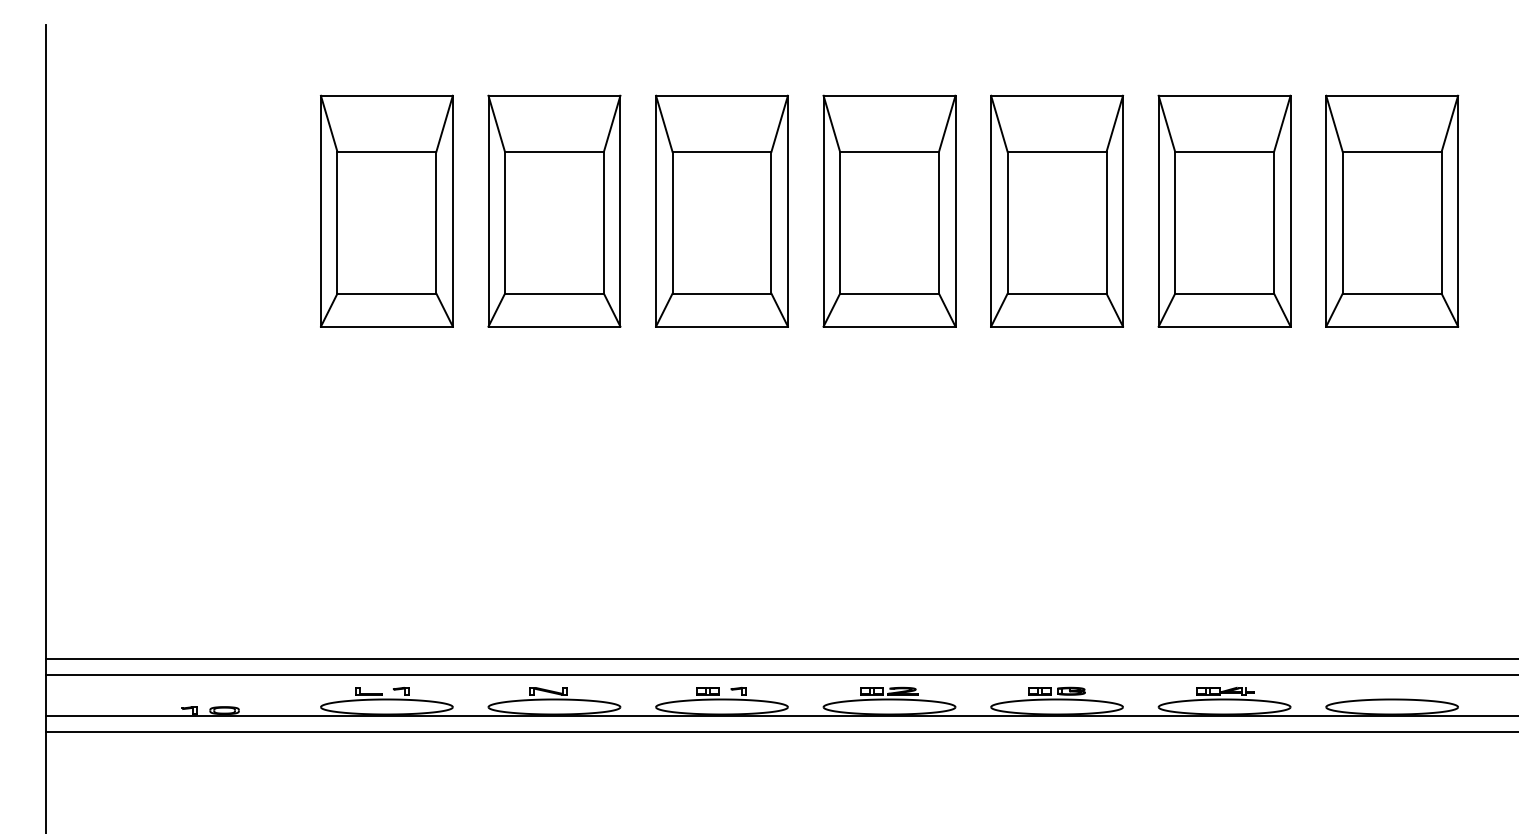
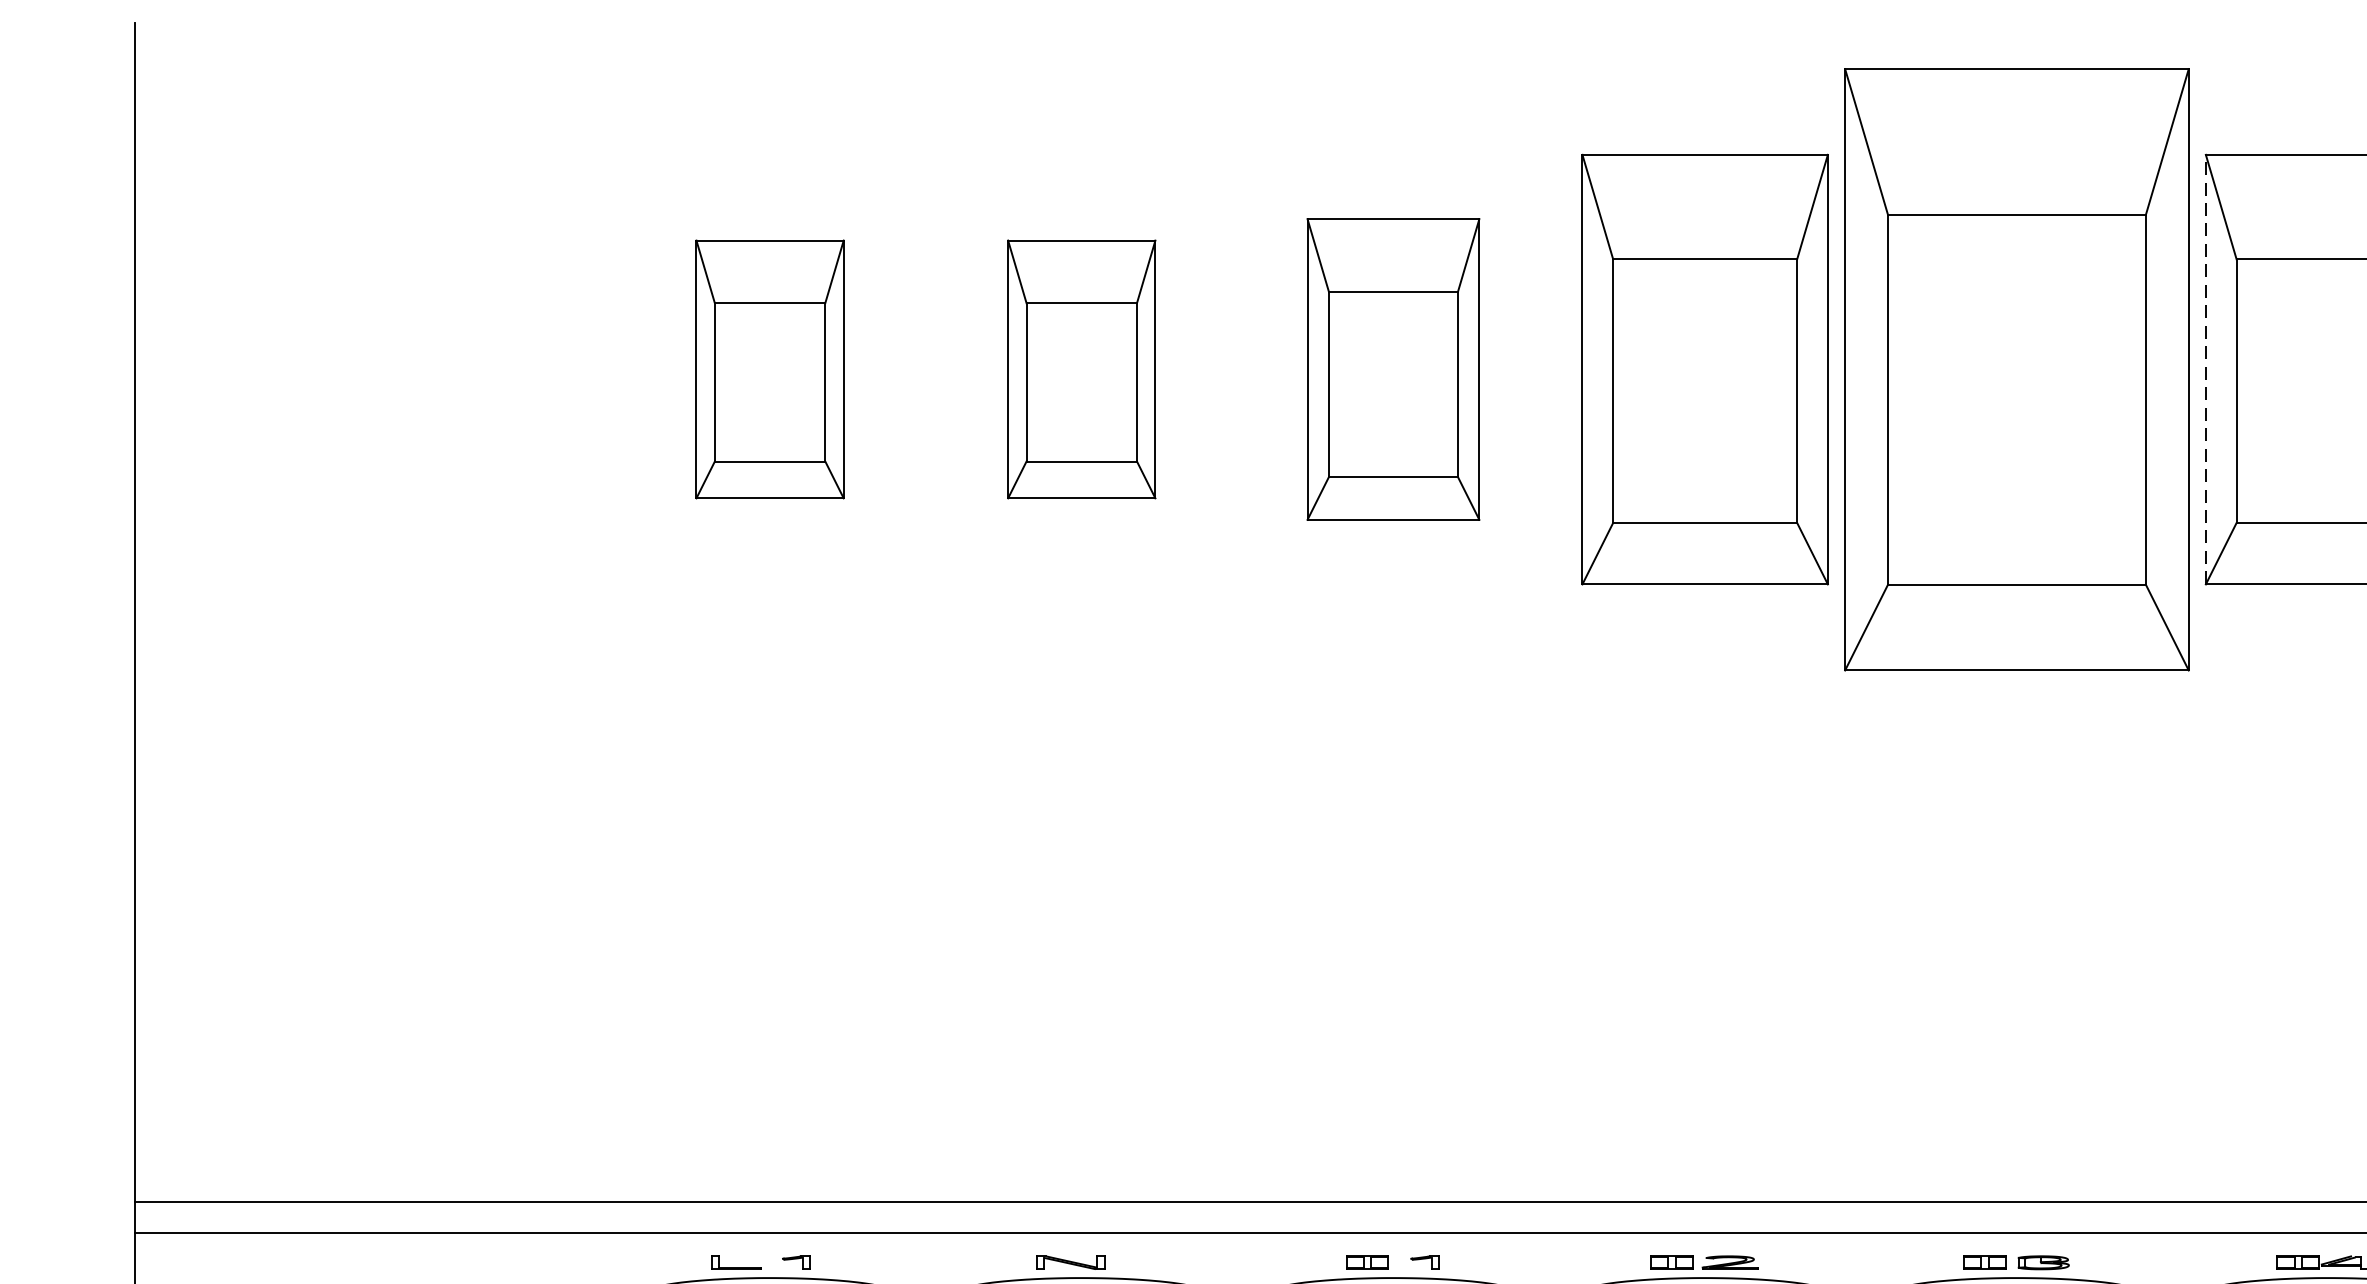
part: (386, 210) -> (769, 368), size x0.6
part: (554, 210) -> (1081, 368), size x0.6
part: (721, 210) -> (1392, 368), size x0.7
part: (1056, 210) -> (2015, 368), size x1.4
line: (1158, 210) -> (2205, 368), solid -> dashed

